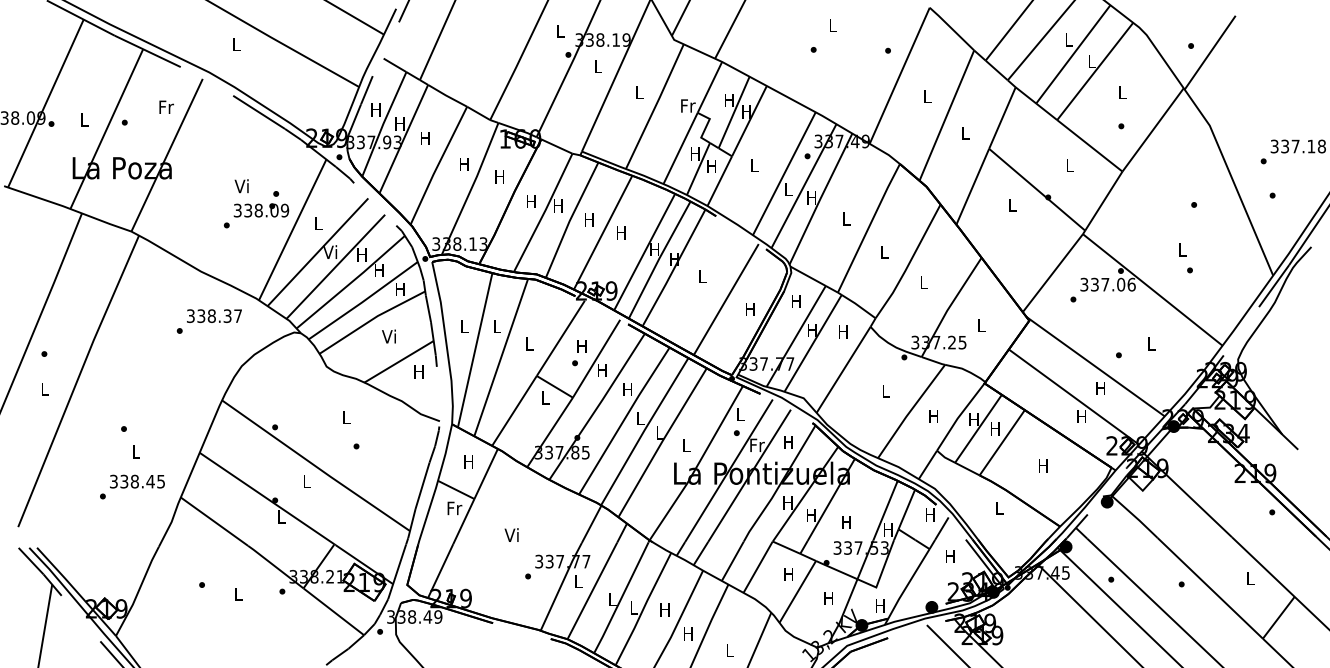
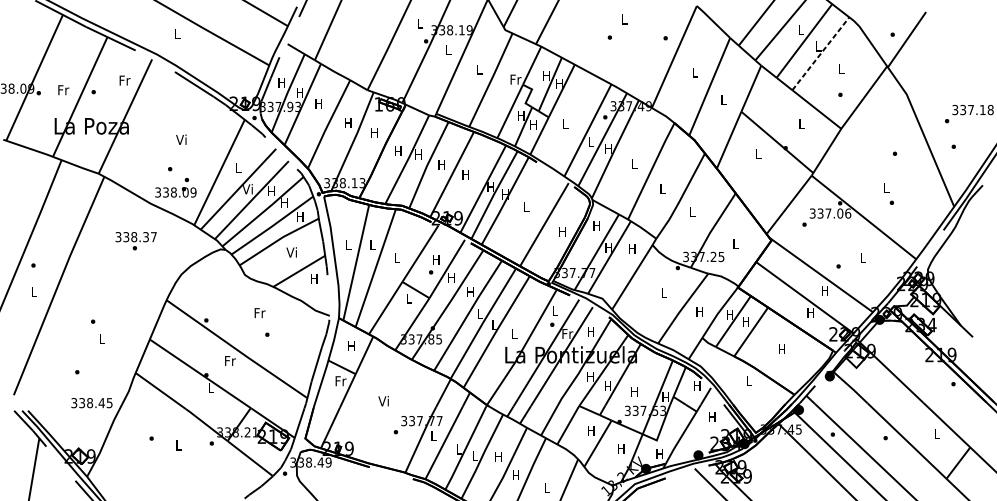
line: (1095, 71) -> (821, 53), solid -> dashed
text: (84, 119) -> (63, 89), L -> Fr
text: (261, 204) -> (175, 187), moved
text: (214, 315) -> (136, 236), moved
text: (346, 417) -> (259, 313), L -> Fr
text: (137, 481) -> (92, 402), moved
text: (307, 481) -> (230, 361), L -> Fr

